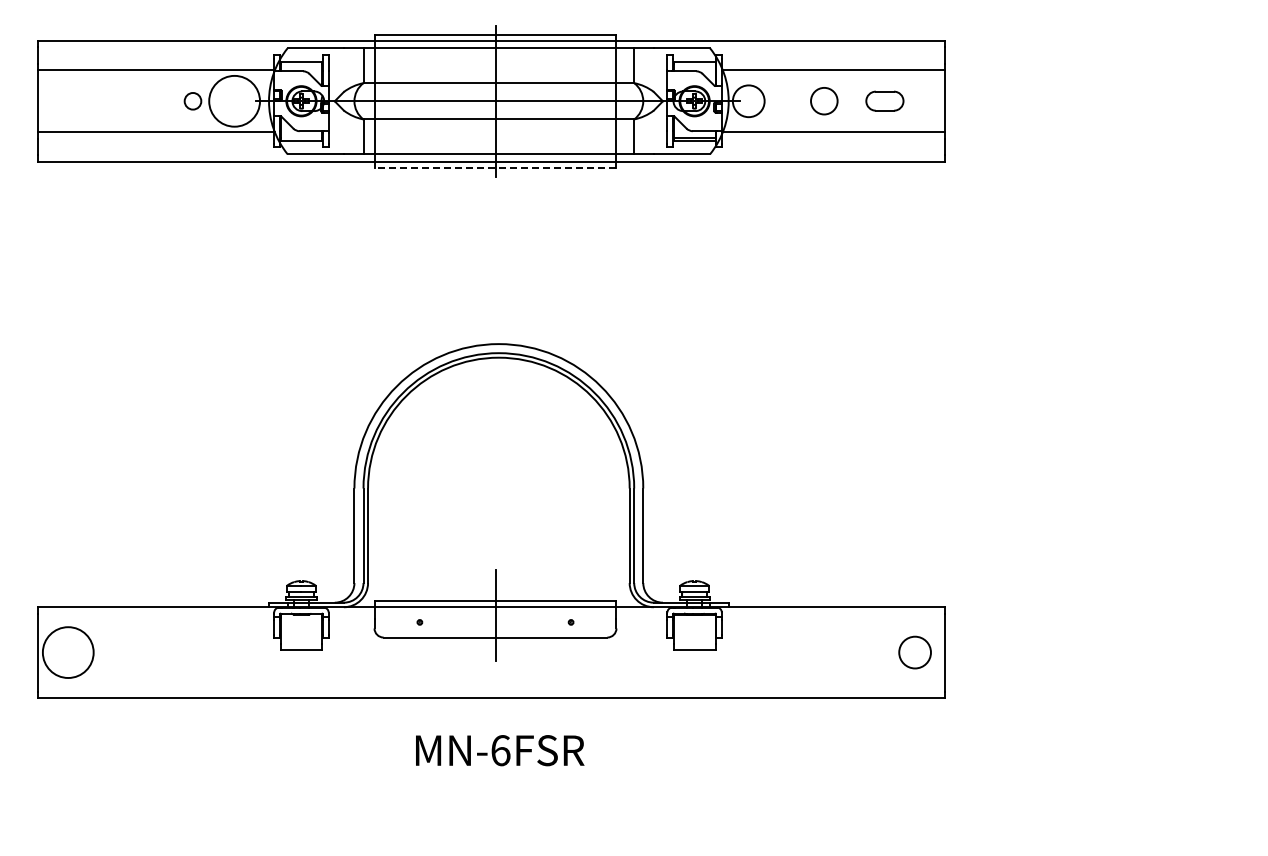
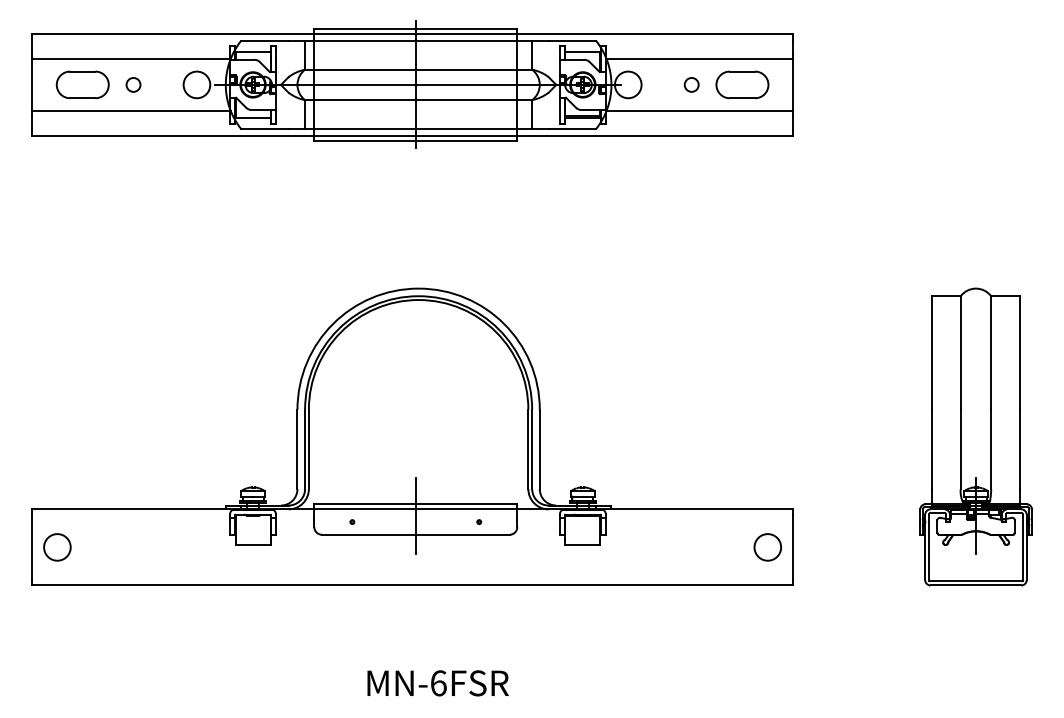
part: (98, 100) -> (82, 84), added
part: (884, 100) -> (742, 84), size x1.67
circle: (192, 101) -> (133, 85), moved
circle: (234, 101) -> (196, 85), size x0.62
circle: (824, 101) -> (691, 85), size x0.62
line: (495, 167) -> (415, 140), dashed -> solid
part: (1163, 520) -> (976, 436), added
circle: (68, 652) -> (57, 547), size x0.62
text: (500, 750) -> (438, 683), moved

